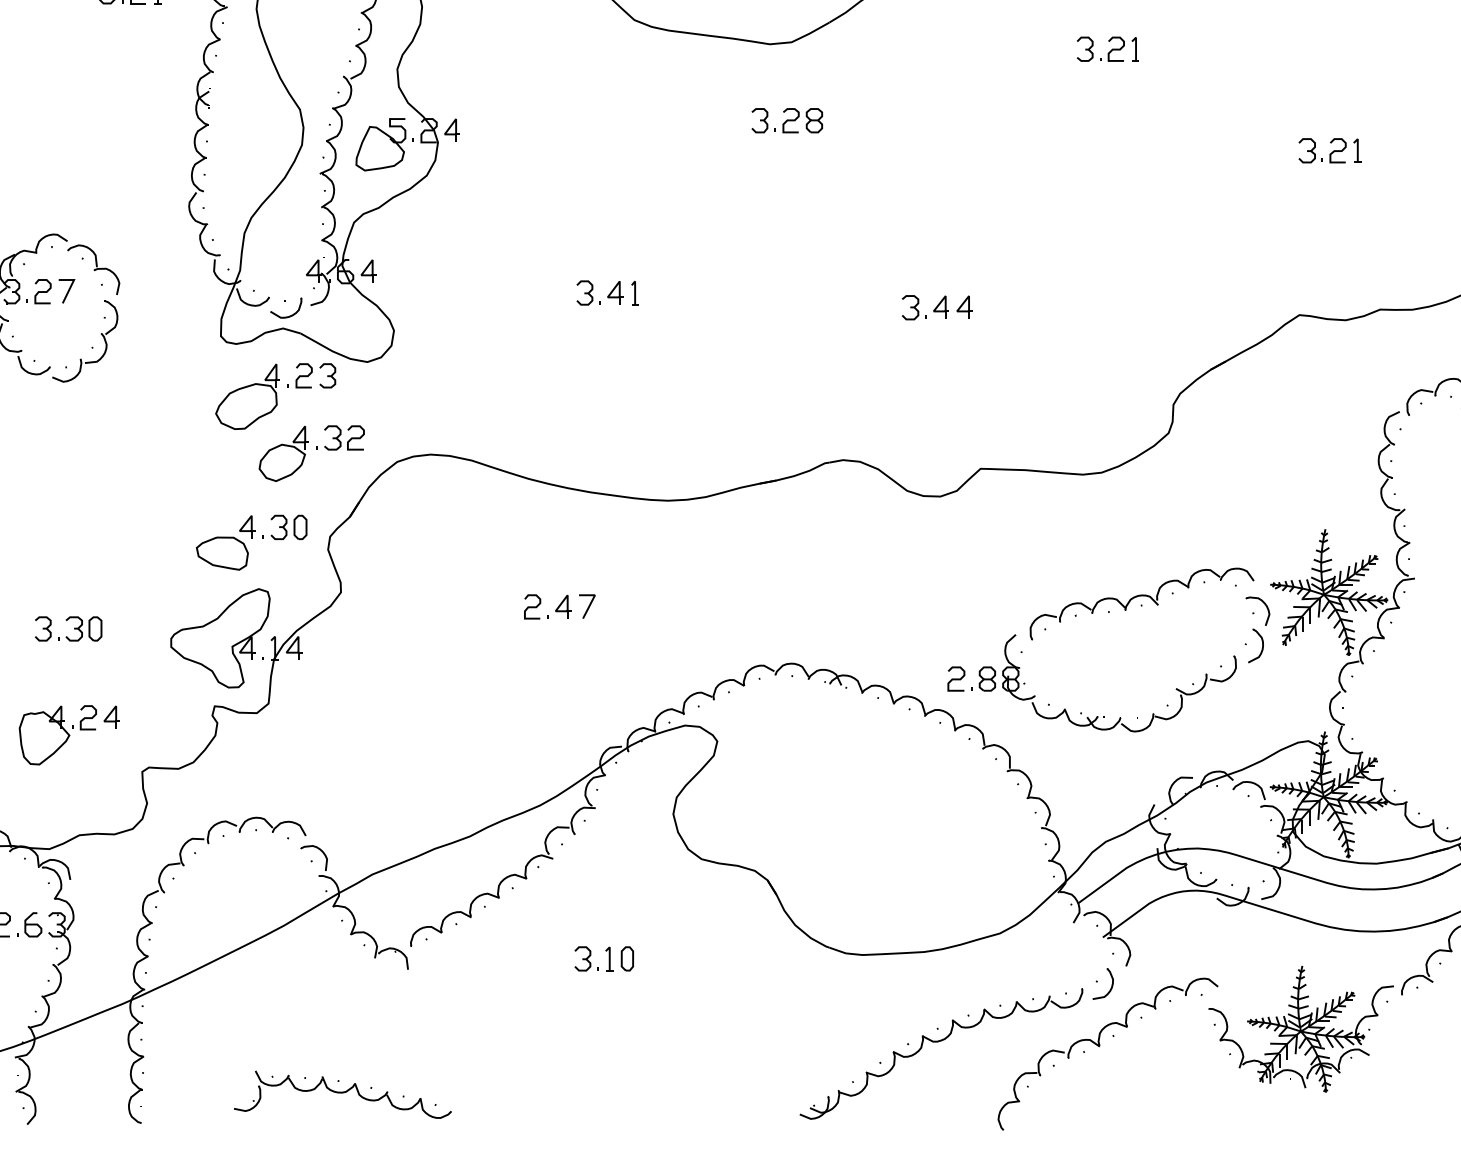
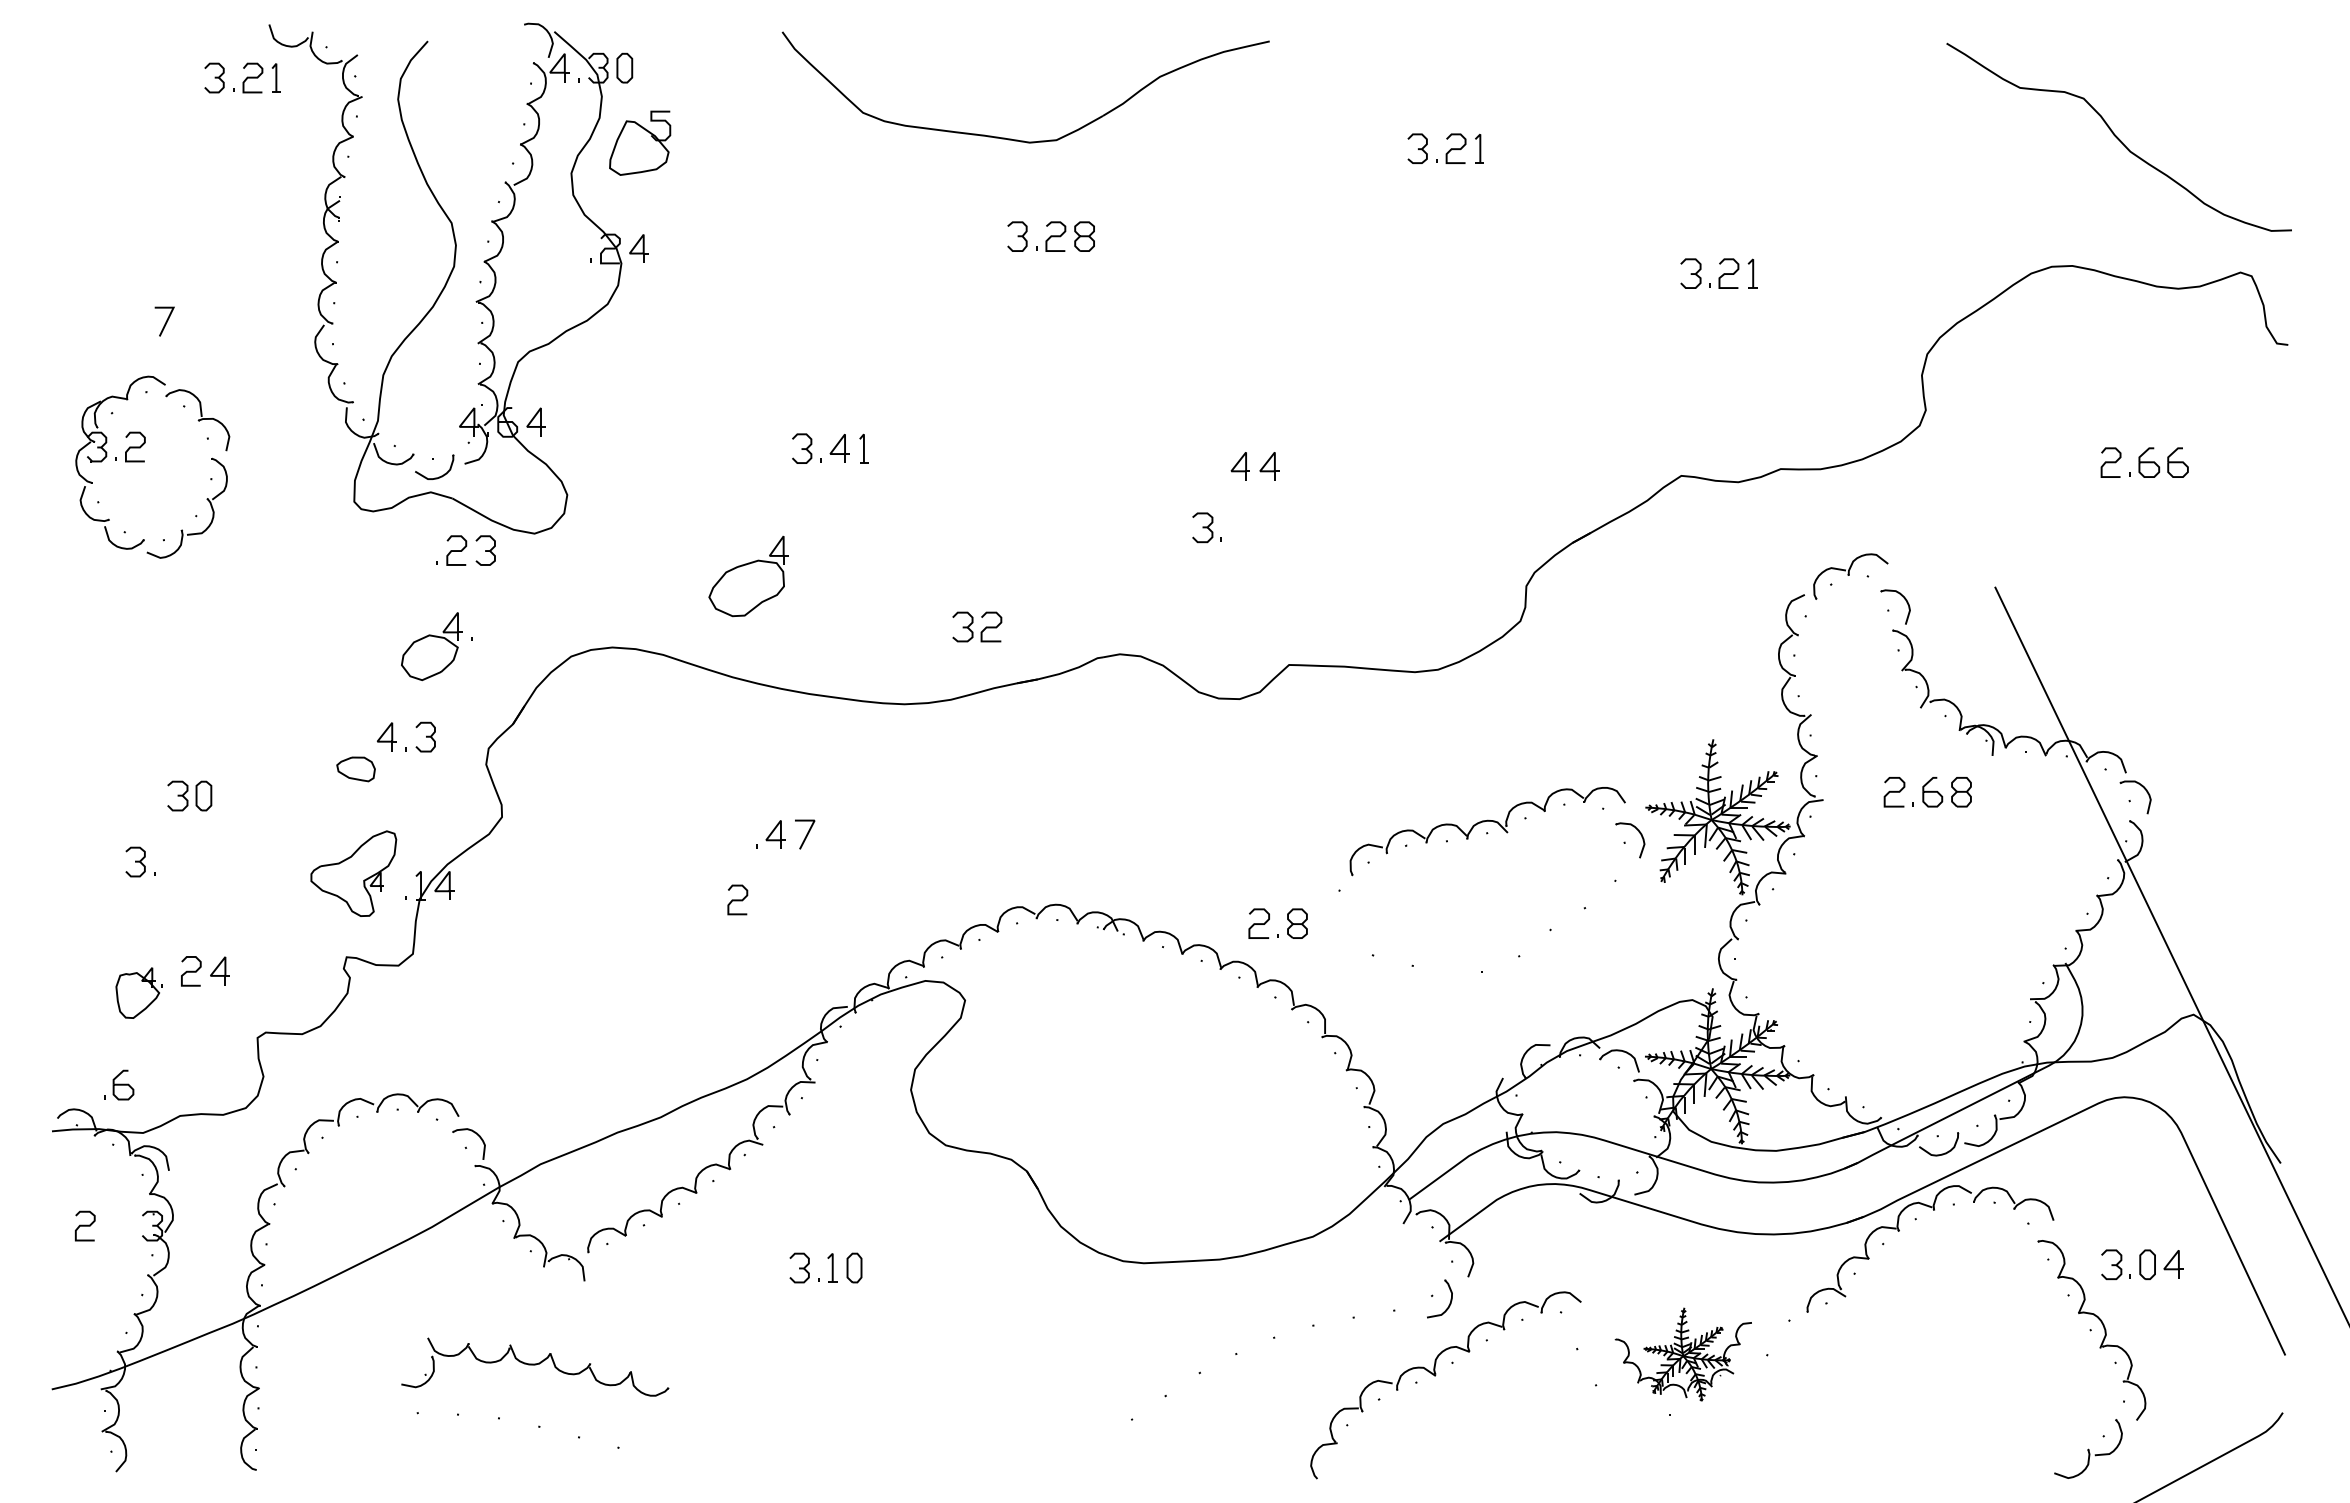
part: (381, 144) -> (640, 142), moved
line: (67, 291) -> (165, 321), moved
part: (913, 307) -> (1206, 527), moved
part: (247, 396) -> (748, 576), moved
part: (344, 437) -> (977, 626), moved
part: (300, 526) -> (452, 736), removed
part: (221, 553) -> (355, 769), size x0.6
curve: (532, 606) -> (737, 899), moved
part: (83, 628) -> (189, 795), moved
part: (220, 638) -> (353, 873), size x0.7
part: (1262, 645) -> (1635, 882), removed
part: (1119, 717) -> (1460, 970), removed
part: (45, 734) -> (138, 992), size x0.7
part: (30, 924) -> (119, 1084), moved
part: (1301, 1029) -> (1683, 1354), size x0.6
part: (938, 1042) -> (1237, 1370), removed
part: (342, 1094) -> (535, 1366), moved

